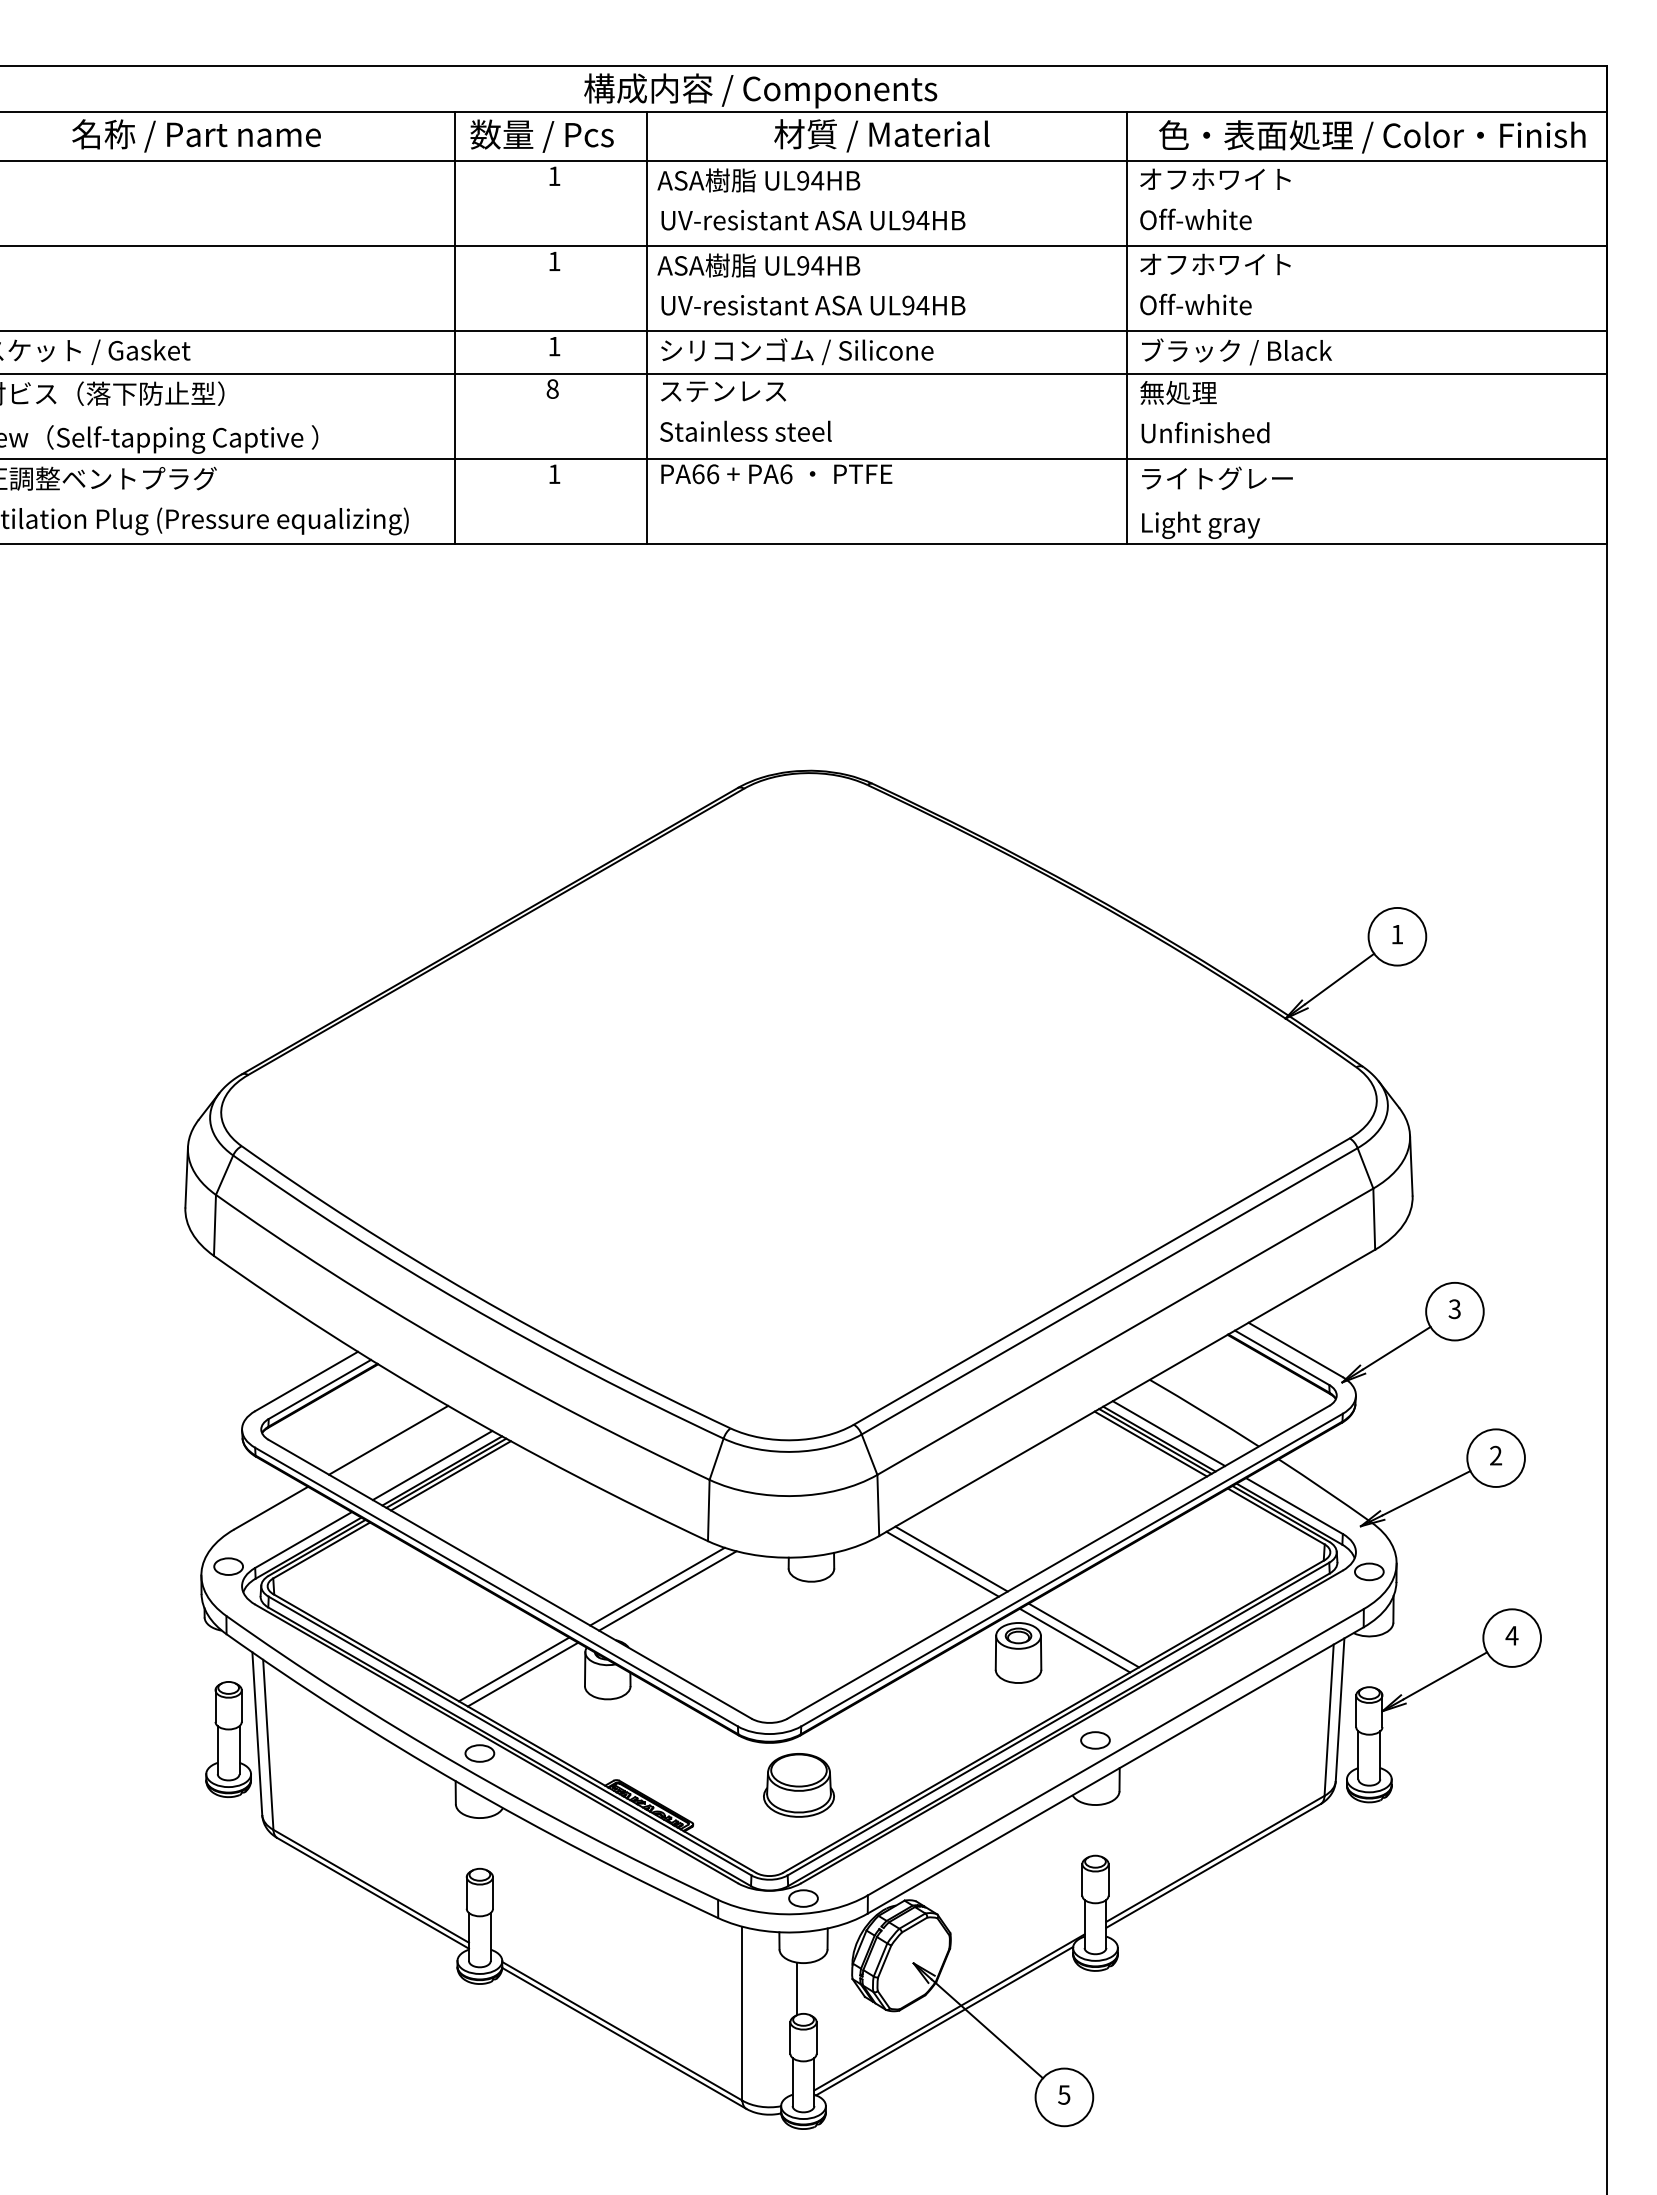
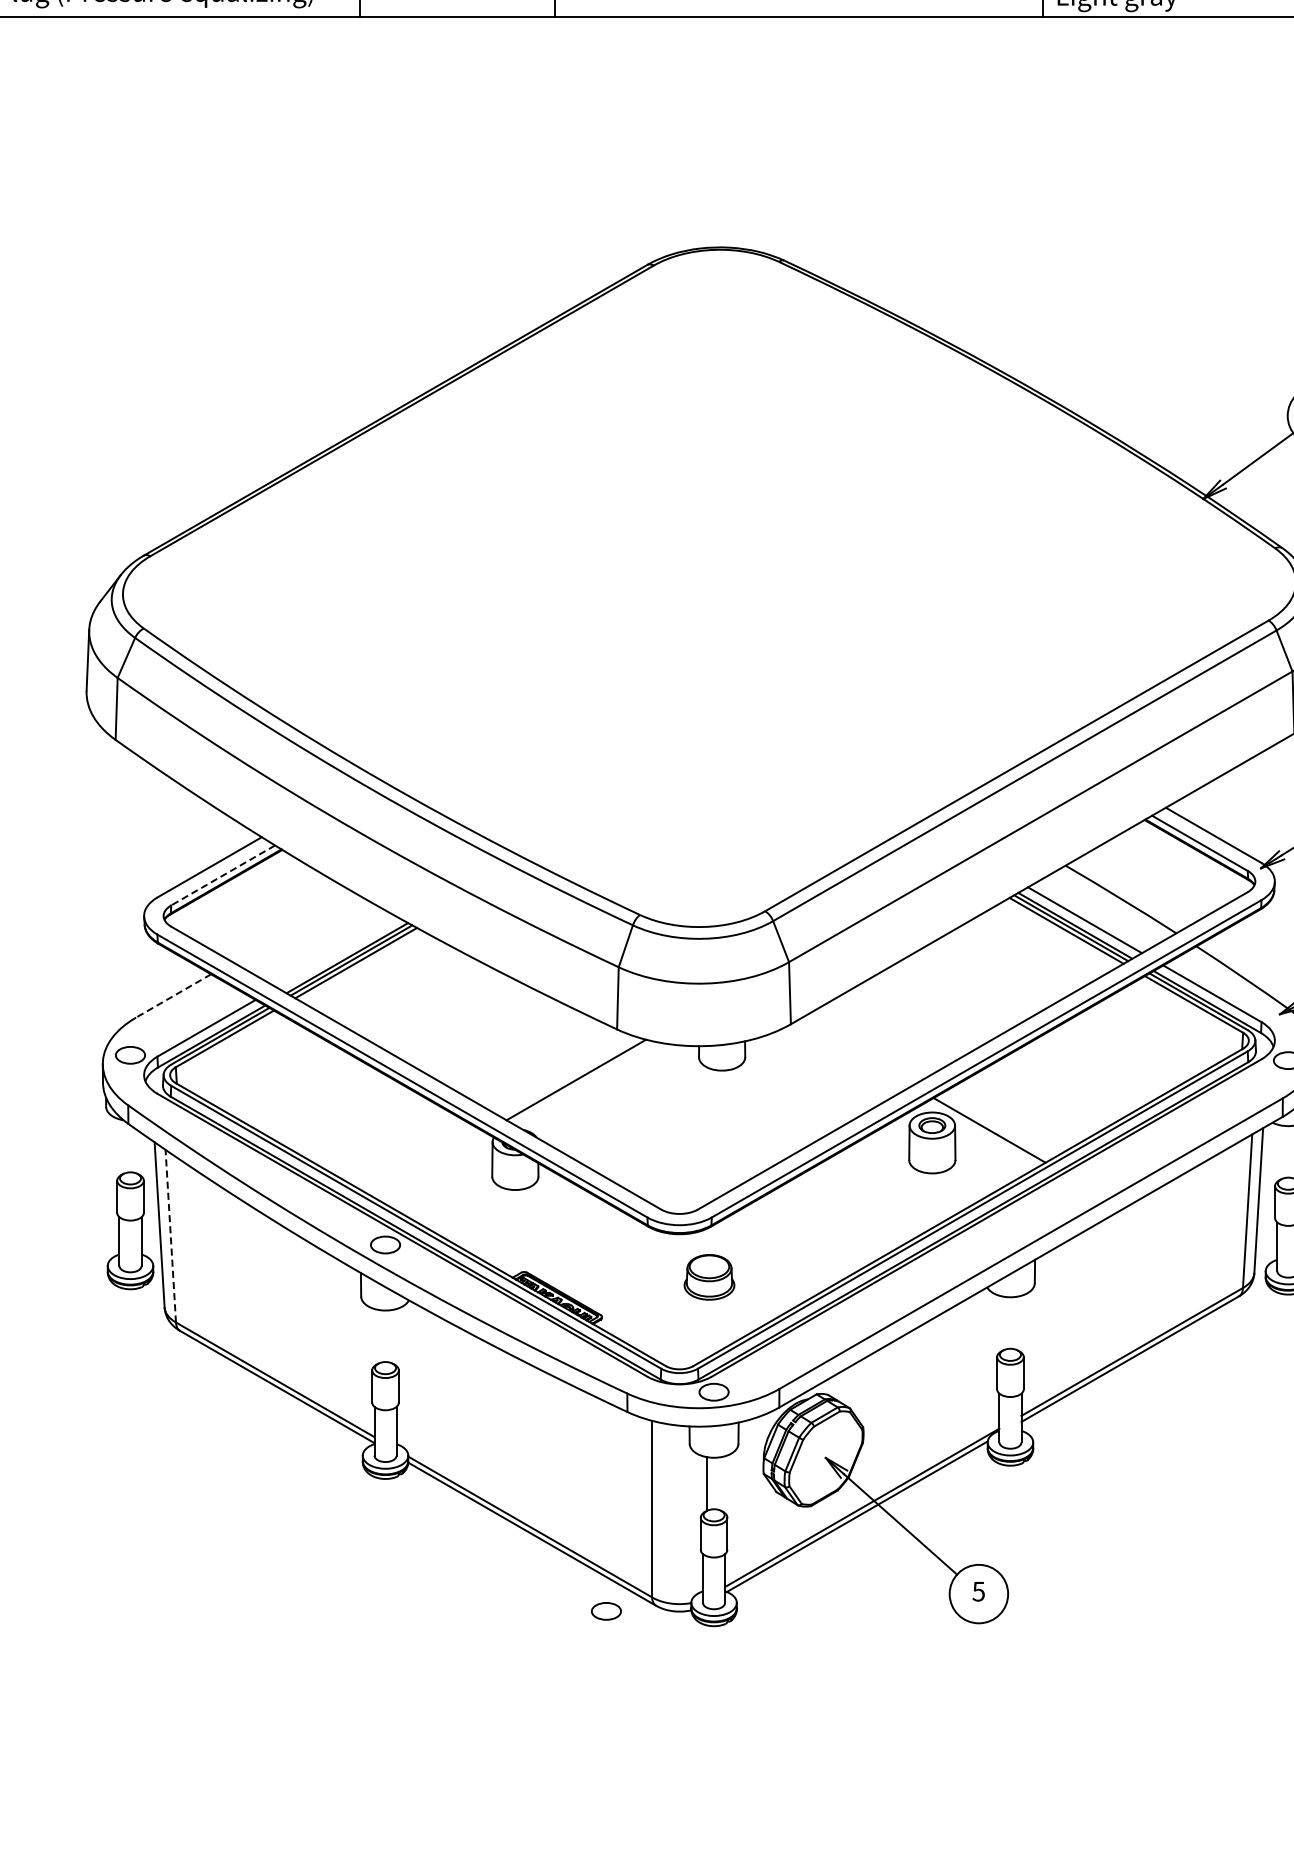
line: (319, 1389) -> (222, 875), solid -> dashed
line: (388, 1439) -> (292, 926), removed
line: (432, 1465) -> (337, 952), removed
line: (271, 1508) -> (174, 996), solid -> dashed
line: (951, 1558) -> (864, 1047), removed
line: (942, 1563) -> (855, 1052), removed
line: (657, 1586) -> (565, 1075), removed
line: (1083, 1635) -> (998, 1125), removed
line: (513, 1669) -> (419, 1159), removed
line: (522, 1674) -> (428, 1164), removed
part: (1095, 1740) -> (606, 1611), moved
line: (268, 1744) -> (170, 1235), solid -> dashed
part: (798, 1785) -> (708, 1277), size x0.7

